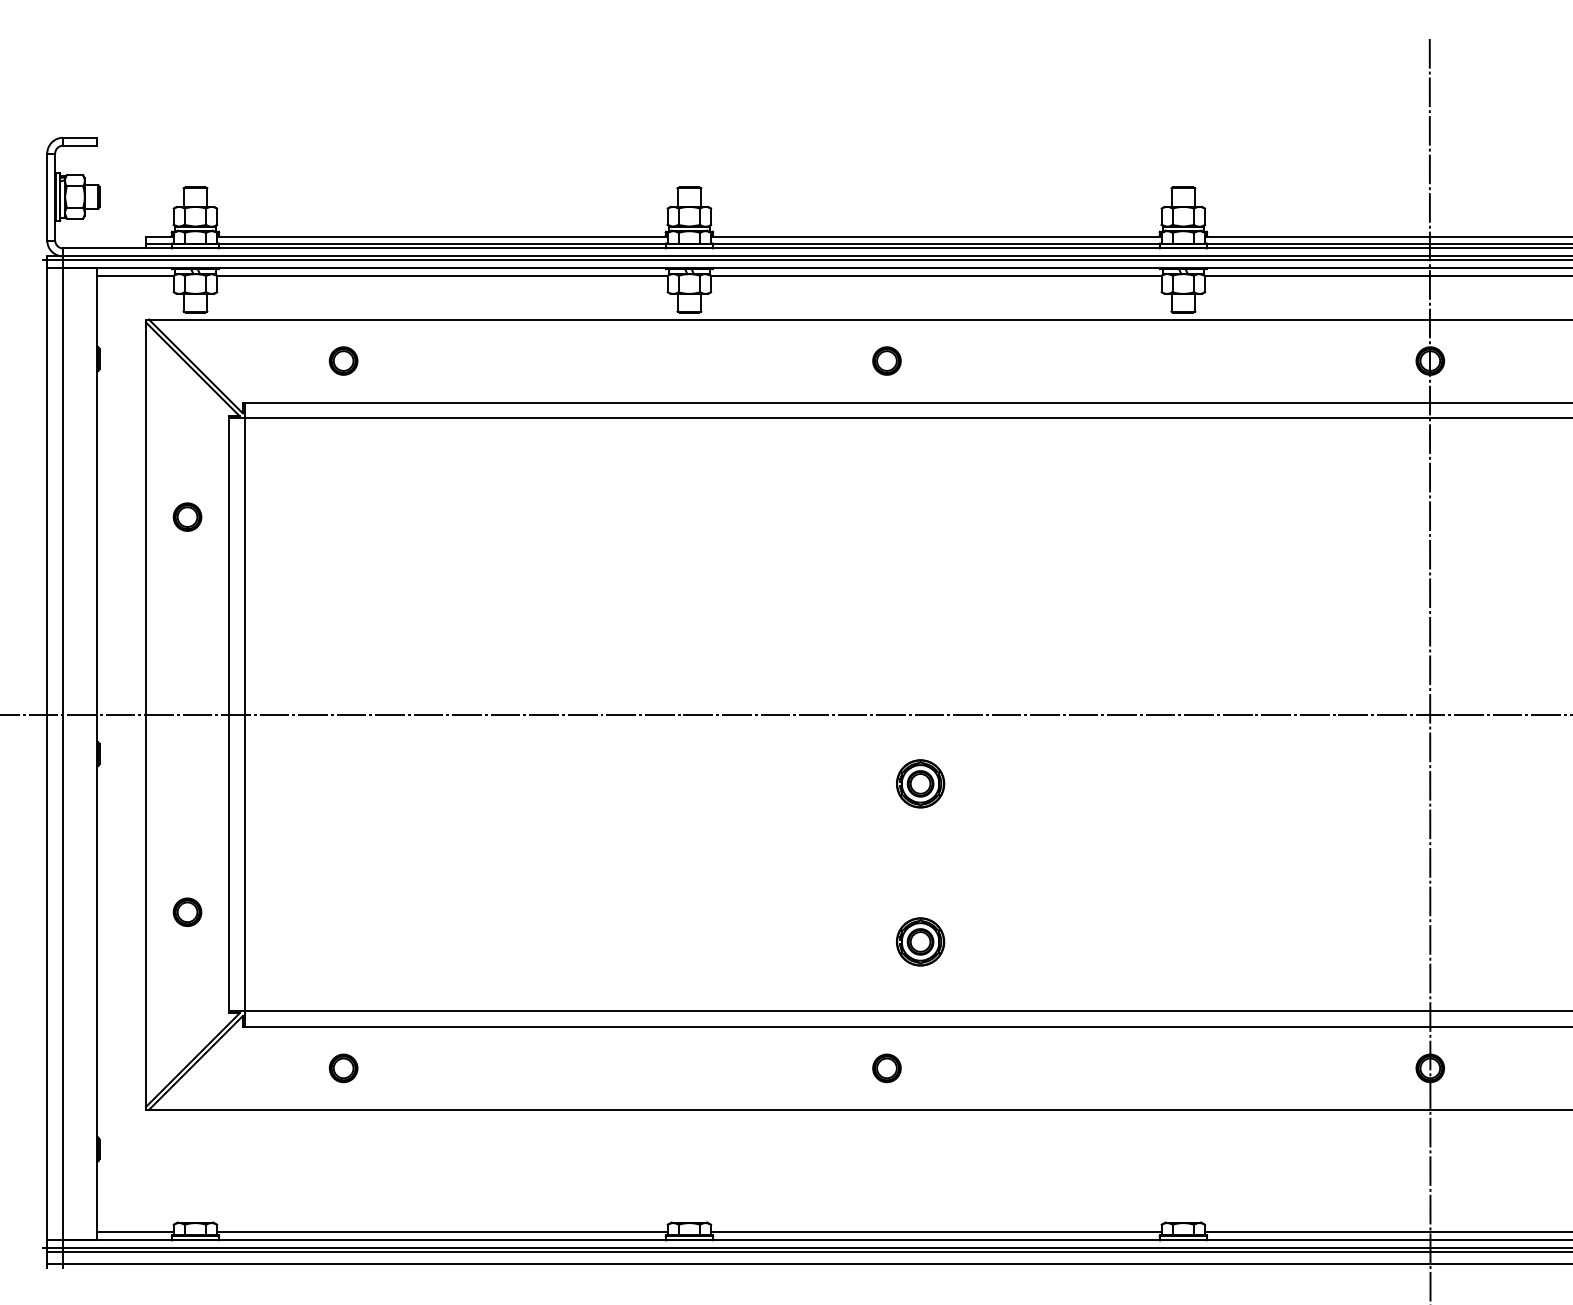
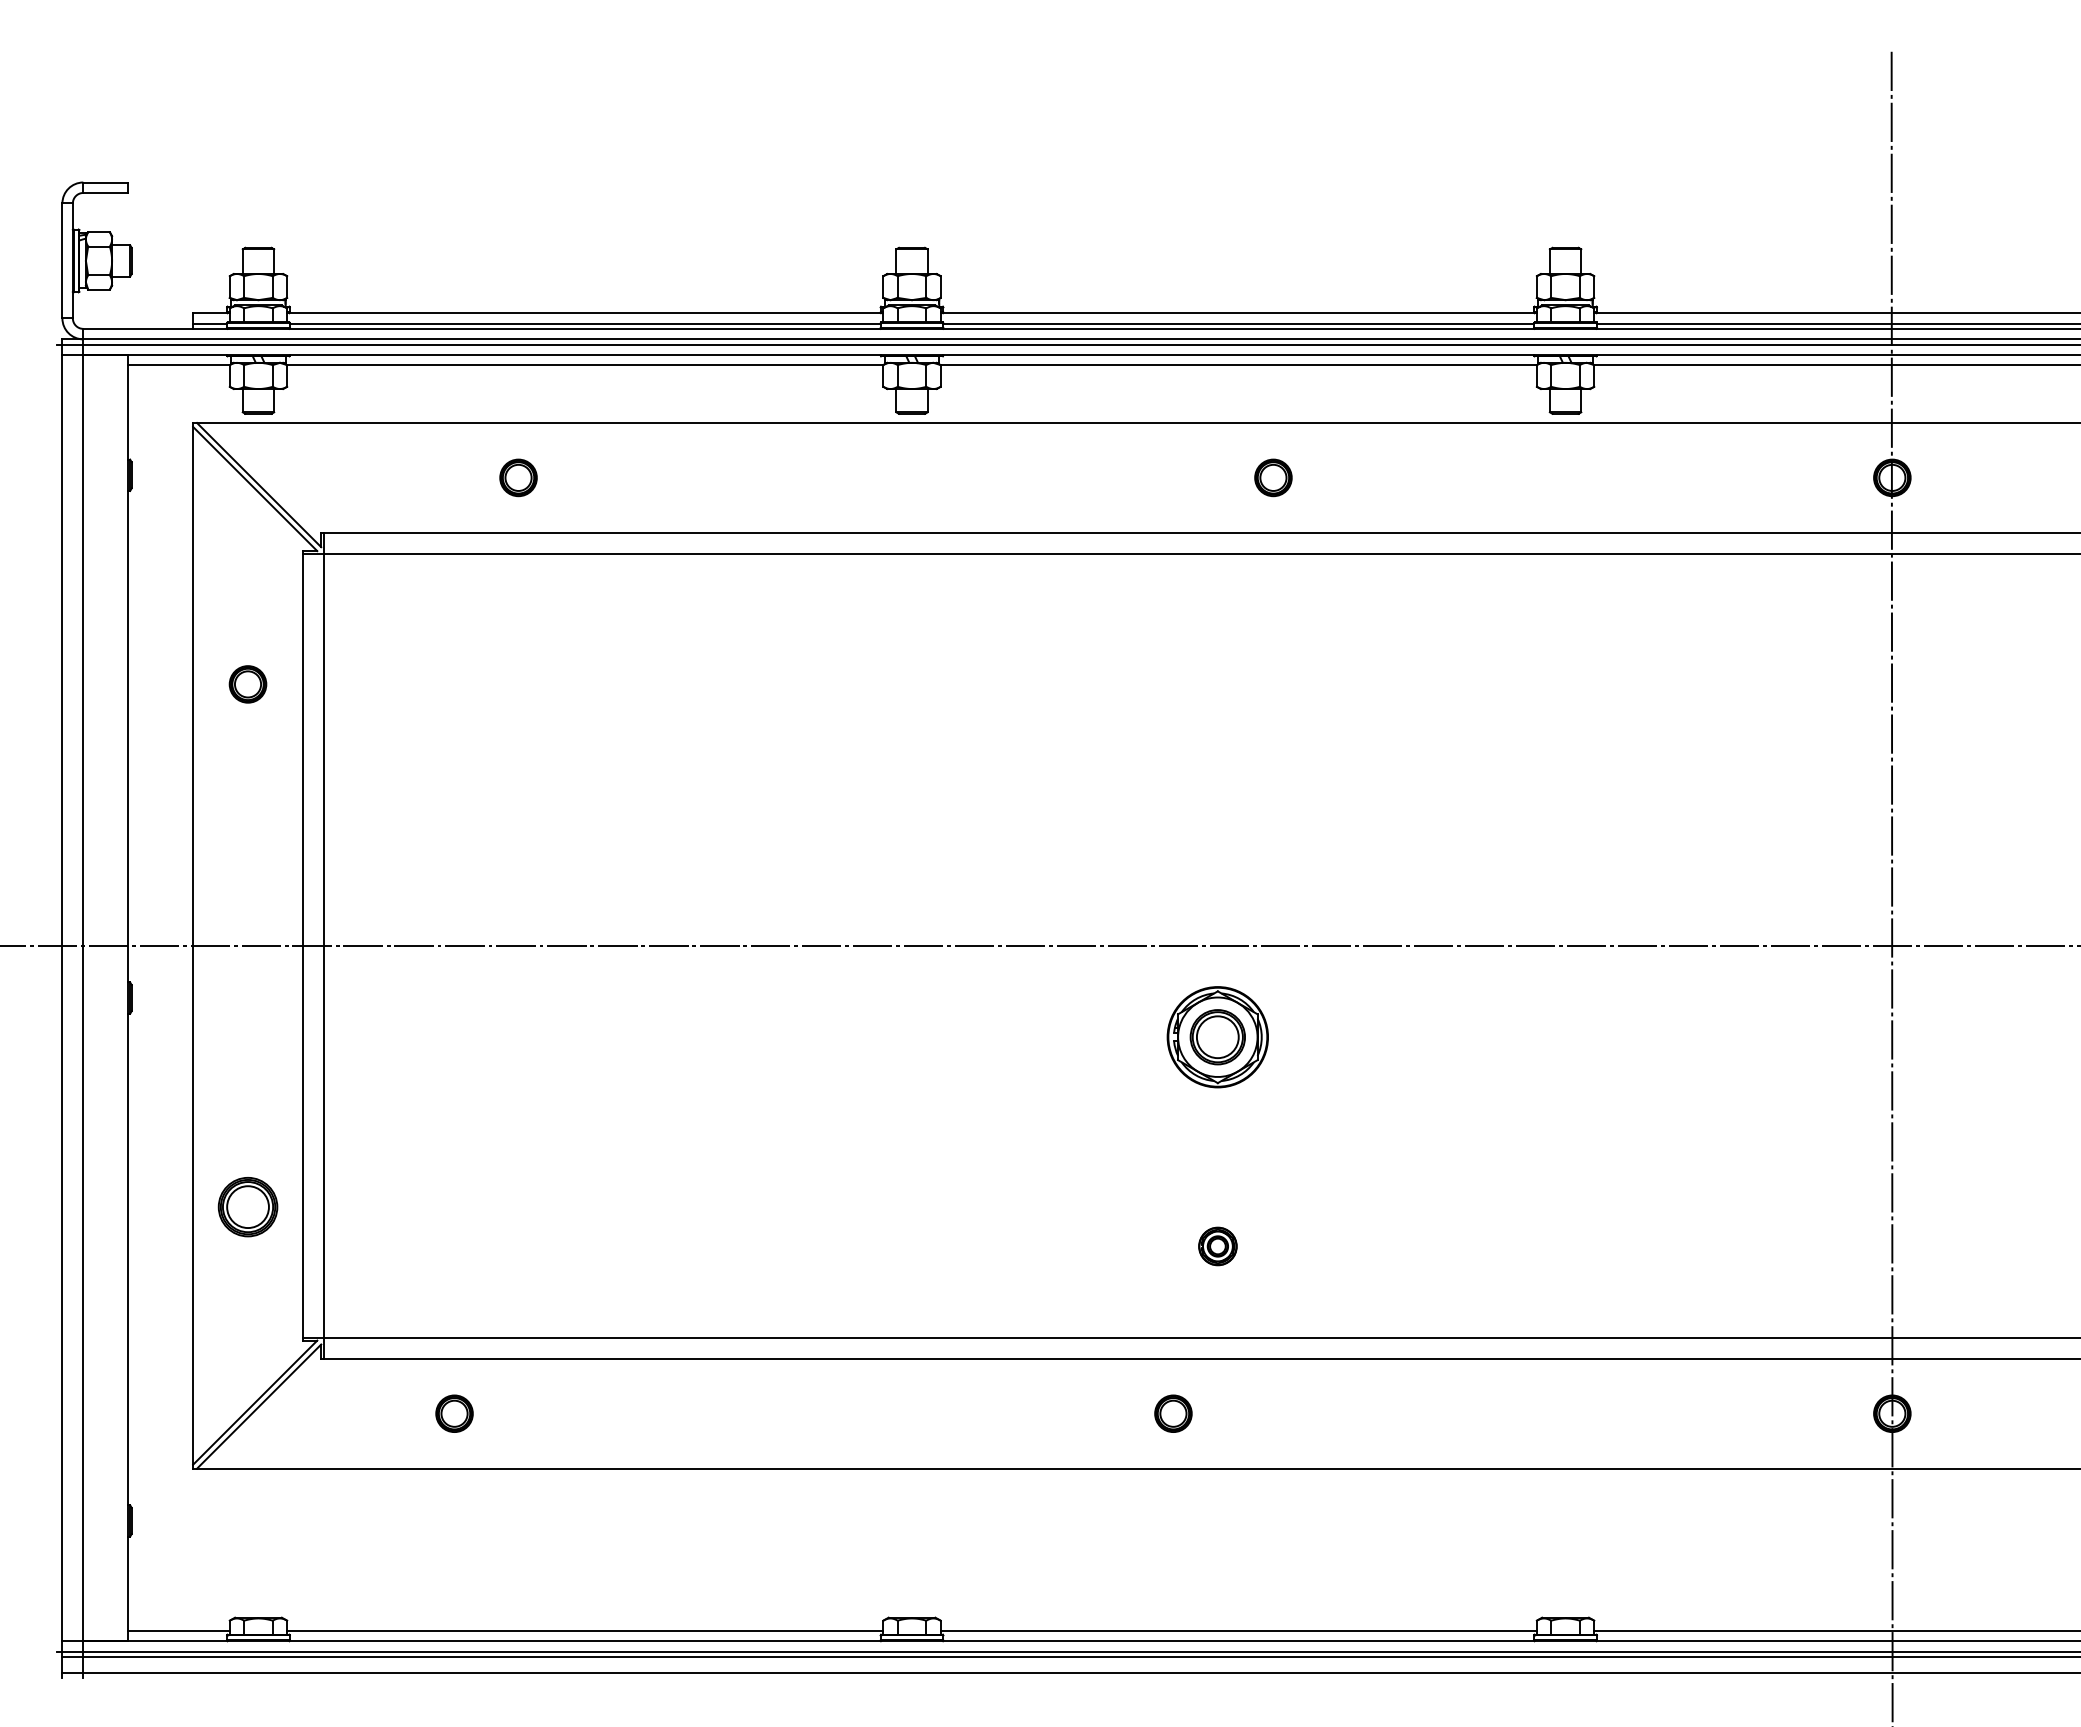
part: (343, 360) -> (518, 477), moved
part: (887, 360) -> (1273, 477), moved
part: (920, 784) -> (1217, 1037), size x1.6
part: (187, 912) -> (247, 1207), size x1.6
part: (920, 941) -> (1217, 1246), size x0.6

